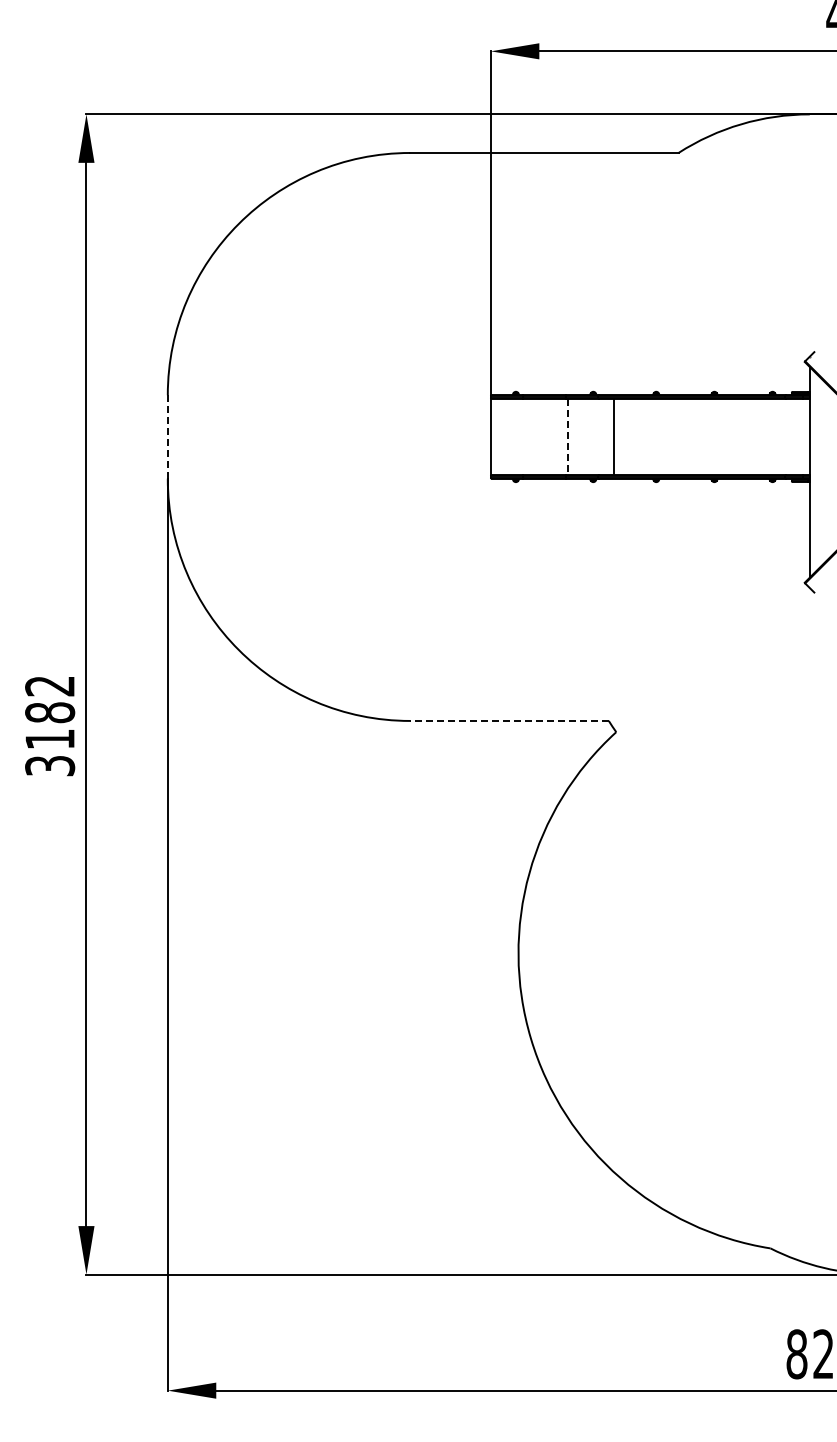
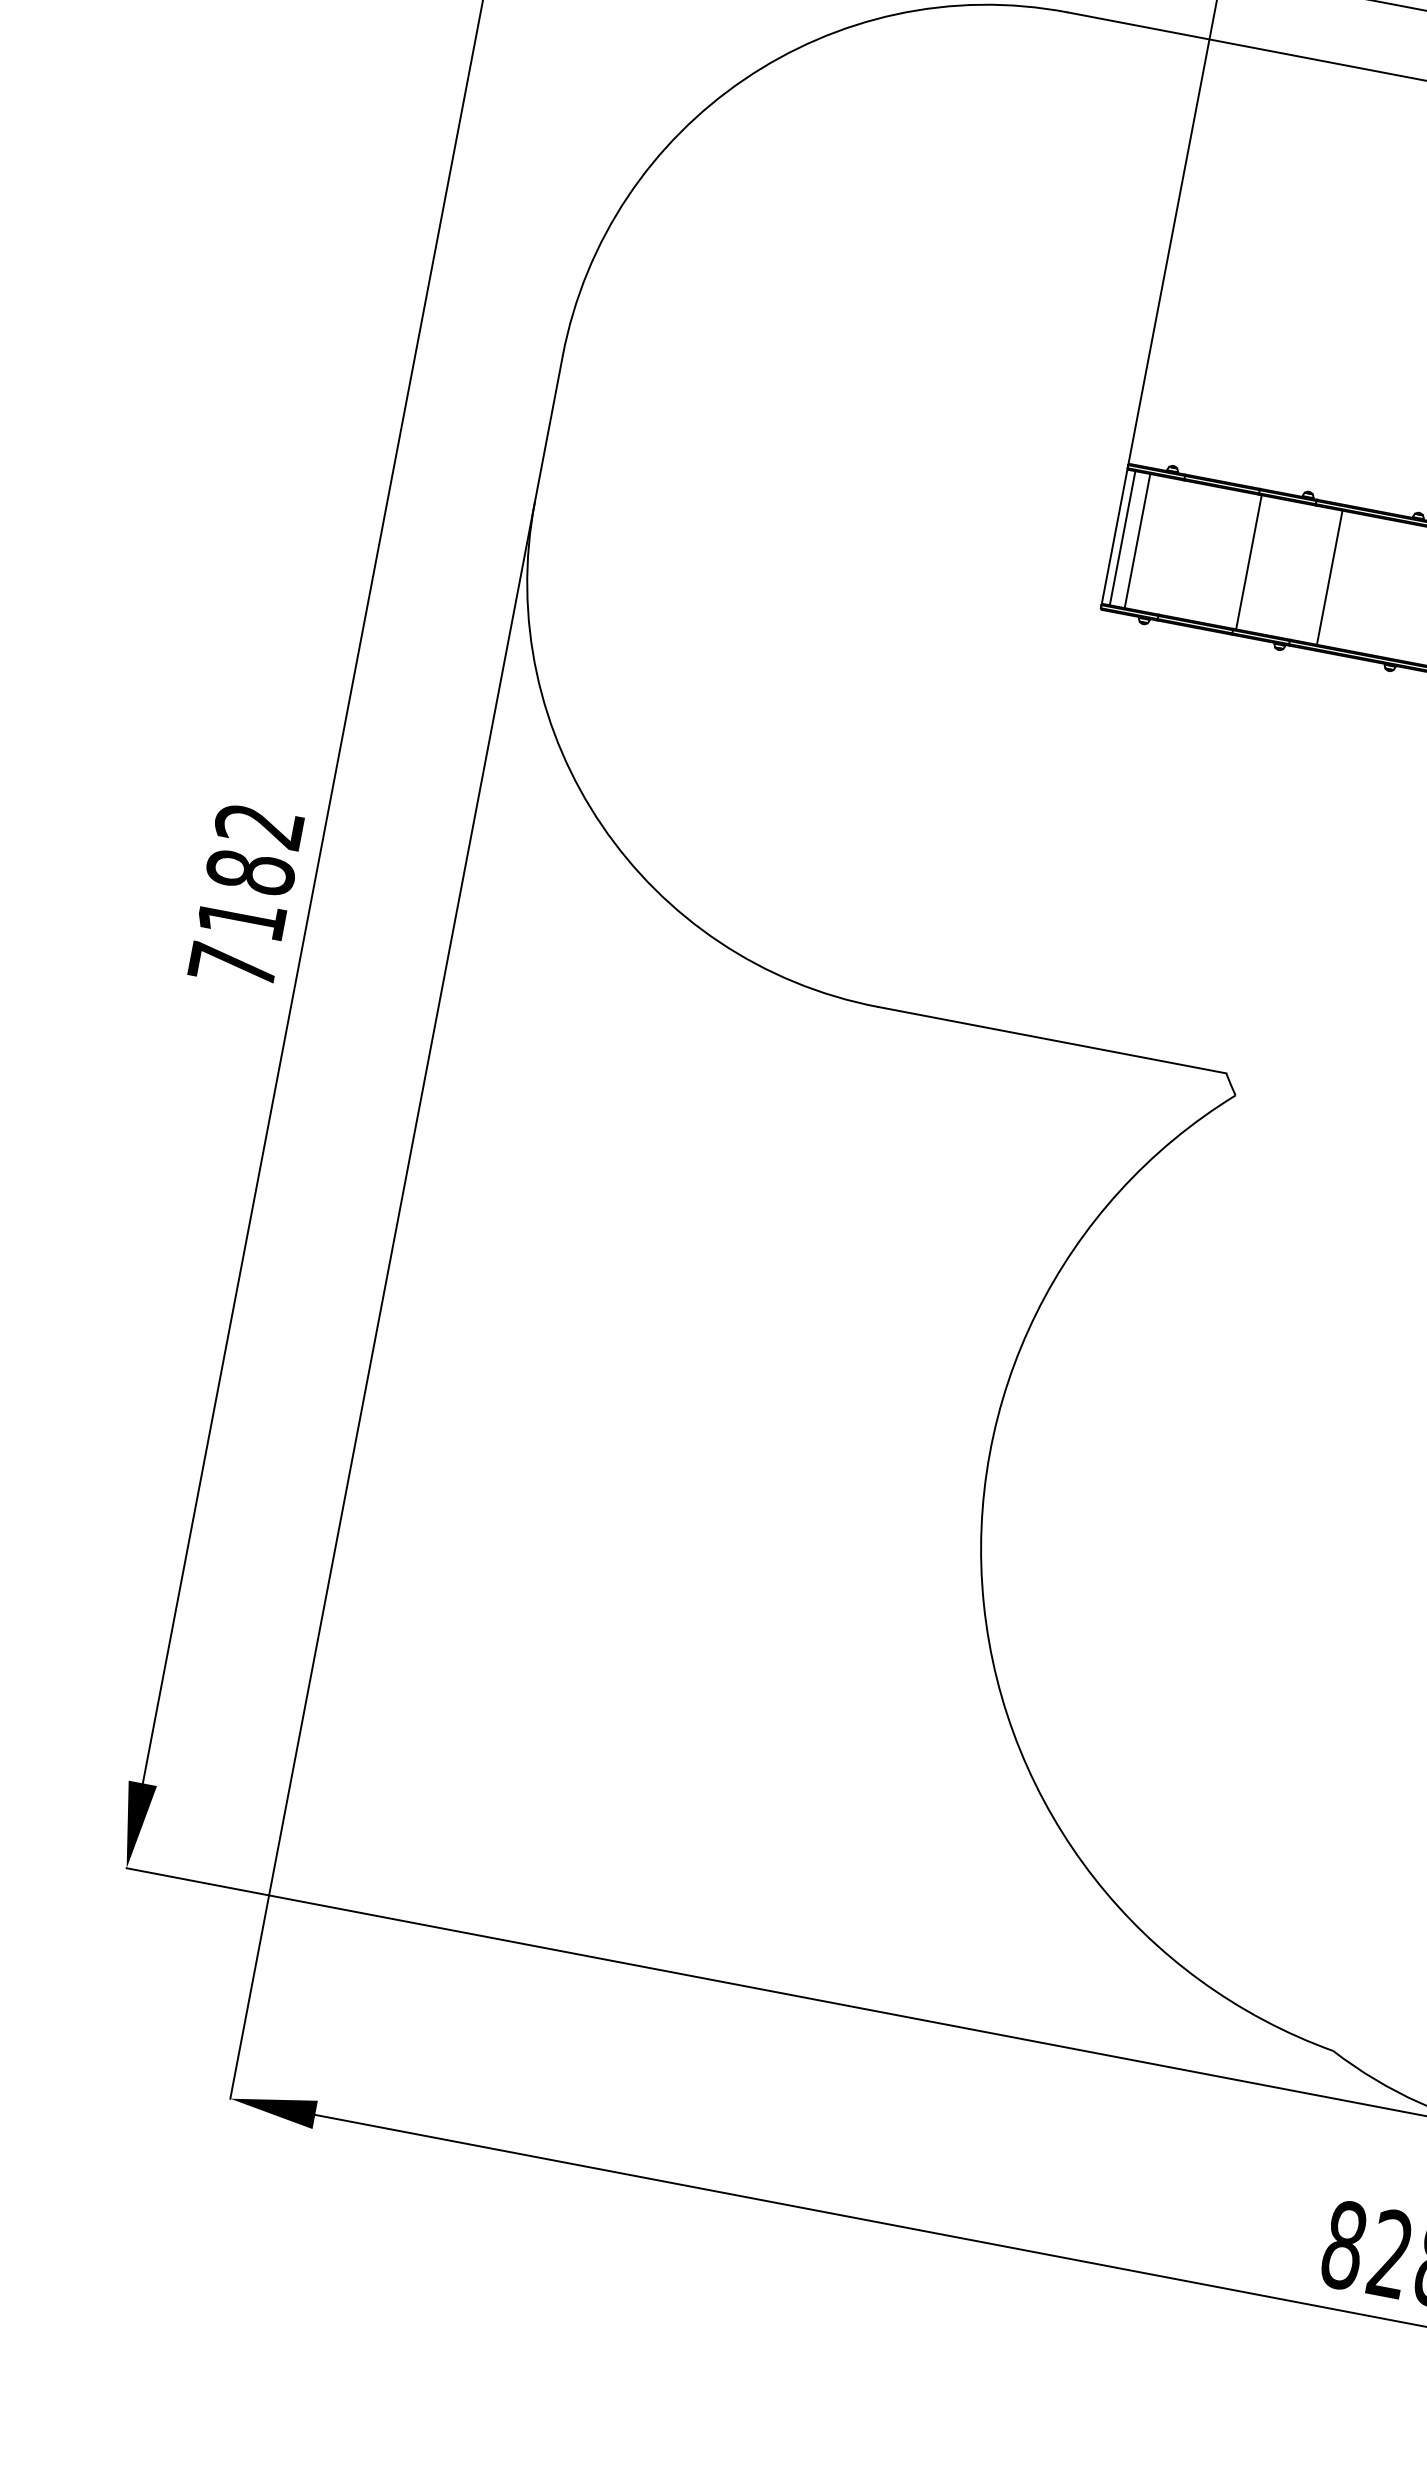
line: (167, 436) -> (548, 427), dashed -> solid
line: (495, 436) -> (1122, 537), added
line: (503, 436) -> (1136, 540), added
line: (567, 437) -> (1248, 563), dashed -> solid
line: (508, 720) -> (1050, 1039), dashed -> solid
text: (50, 766) -> (233, 966), 3182 -> 7182

